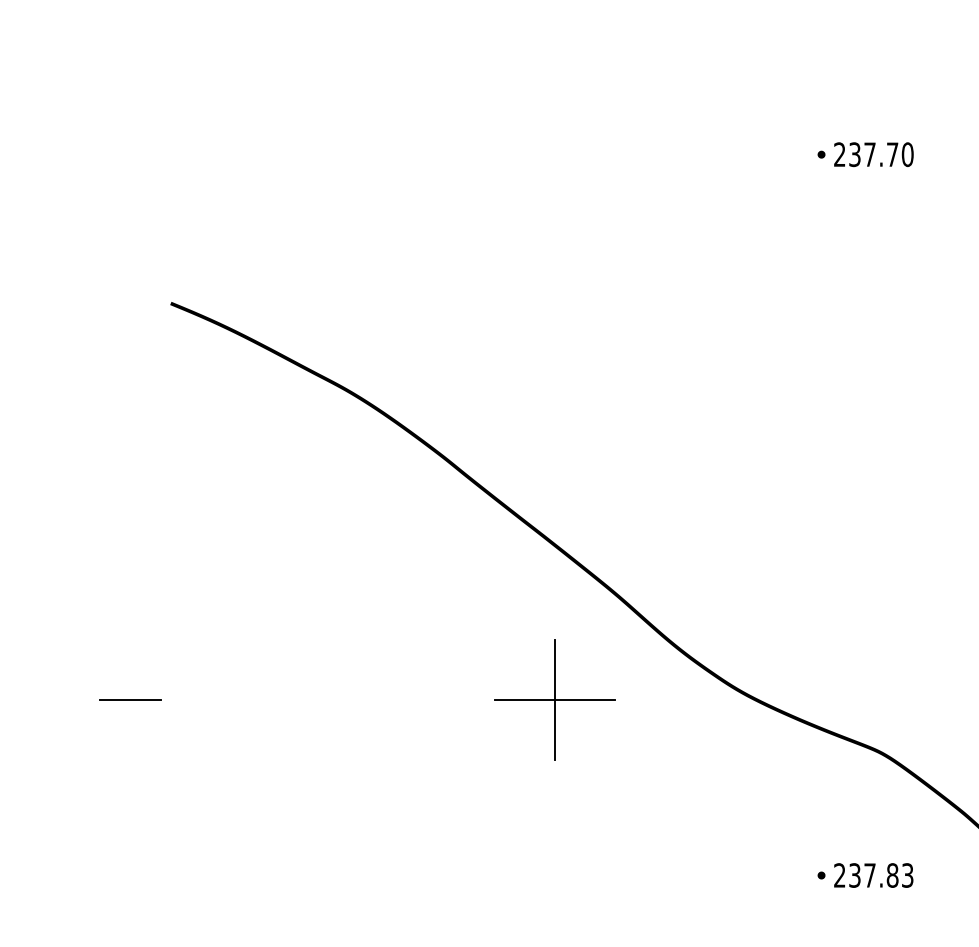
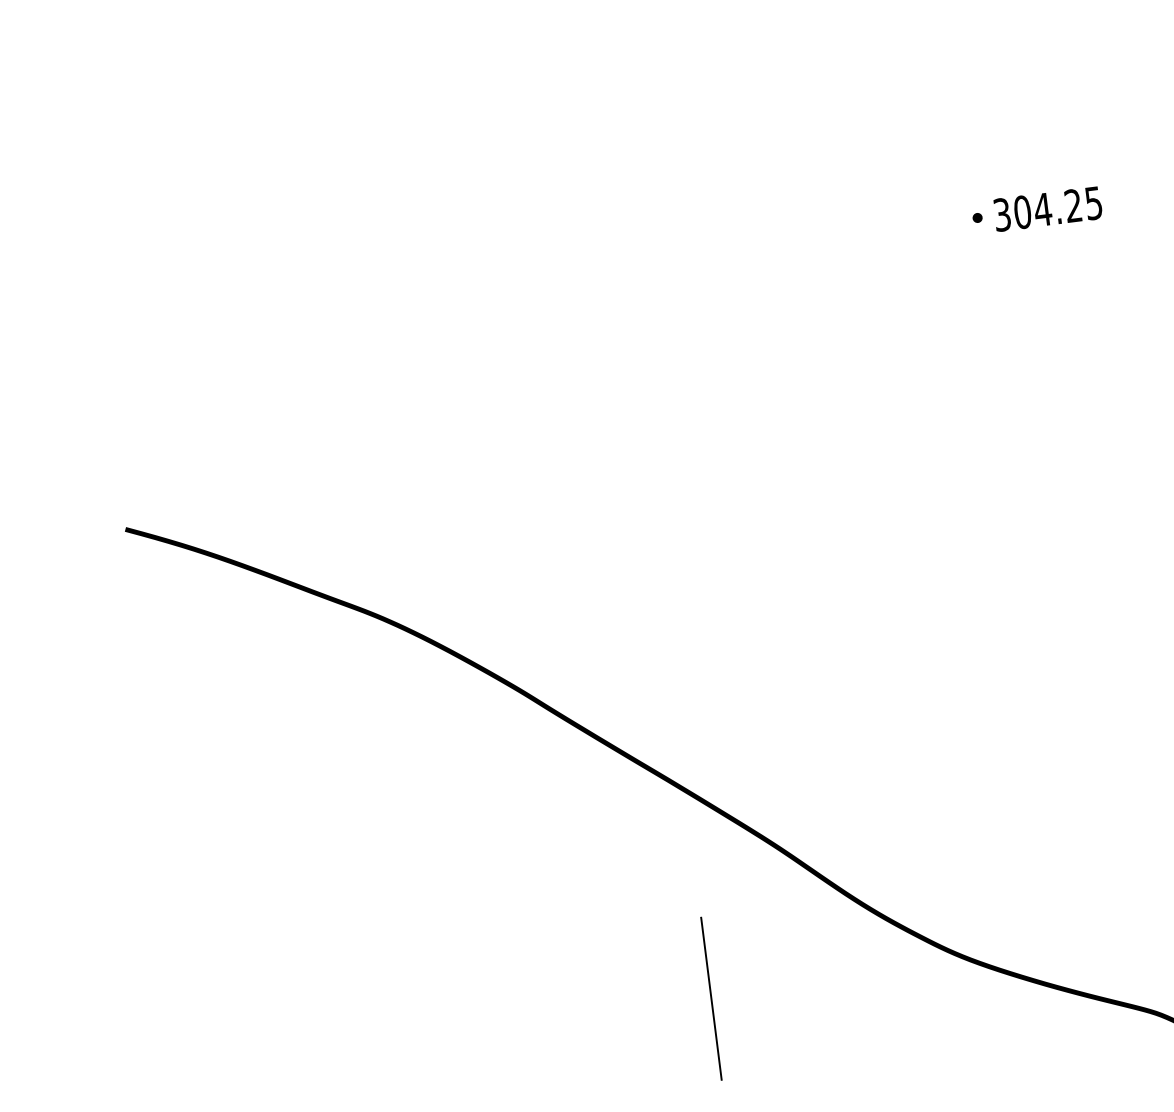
text: (873, 154) -> (1047, 208), 237.70 -> 304.25
line: (130, 700) -> (138, 1071), removed
line: (555, 700) -> (711, 999), removed

